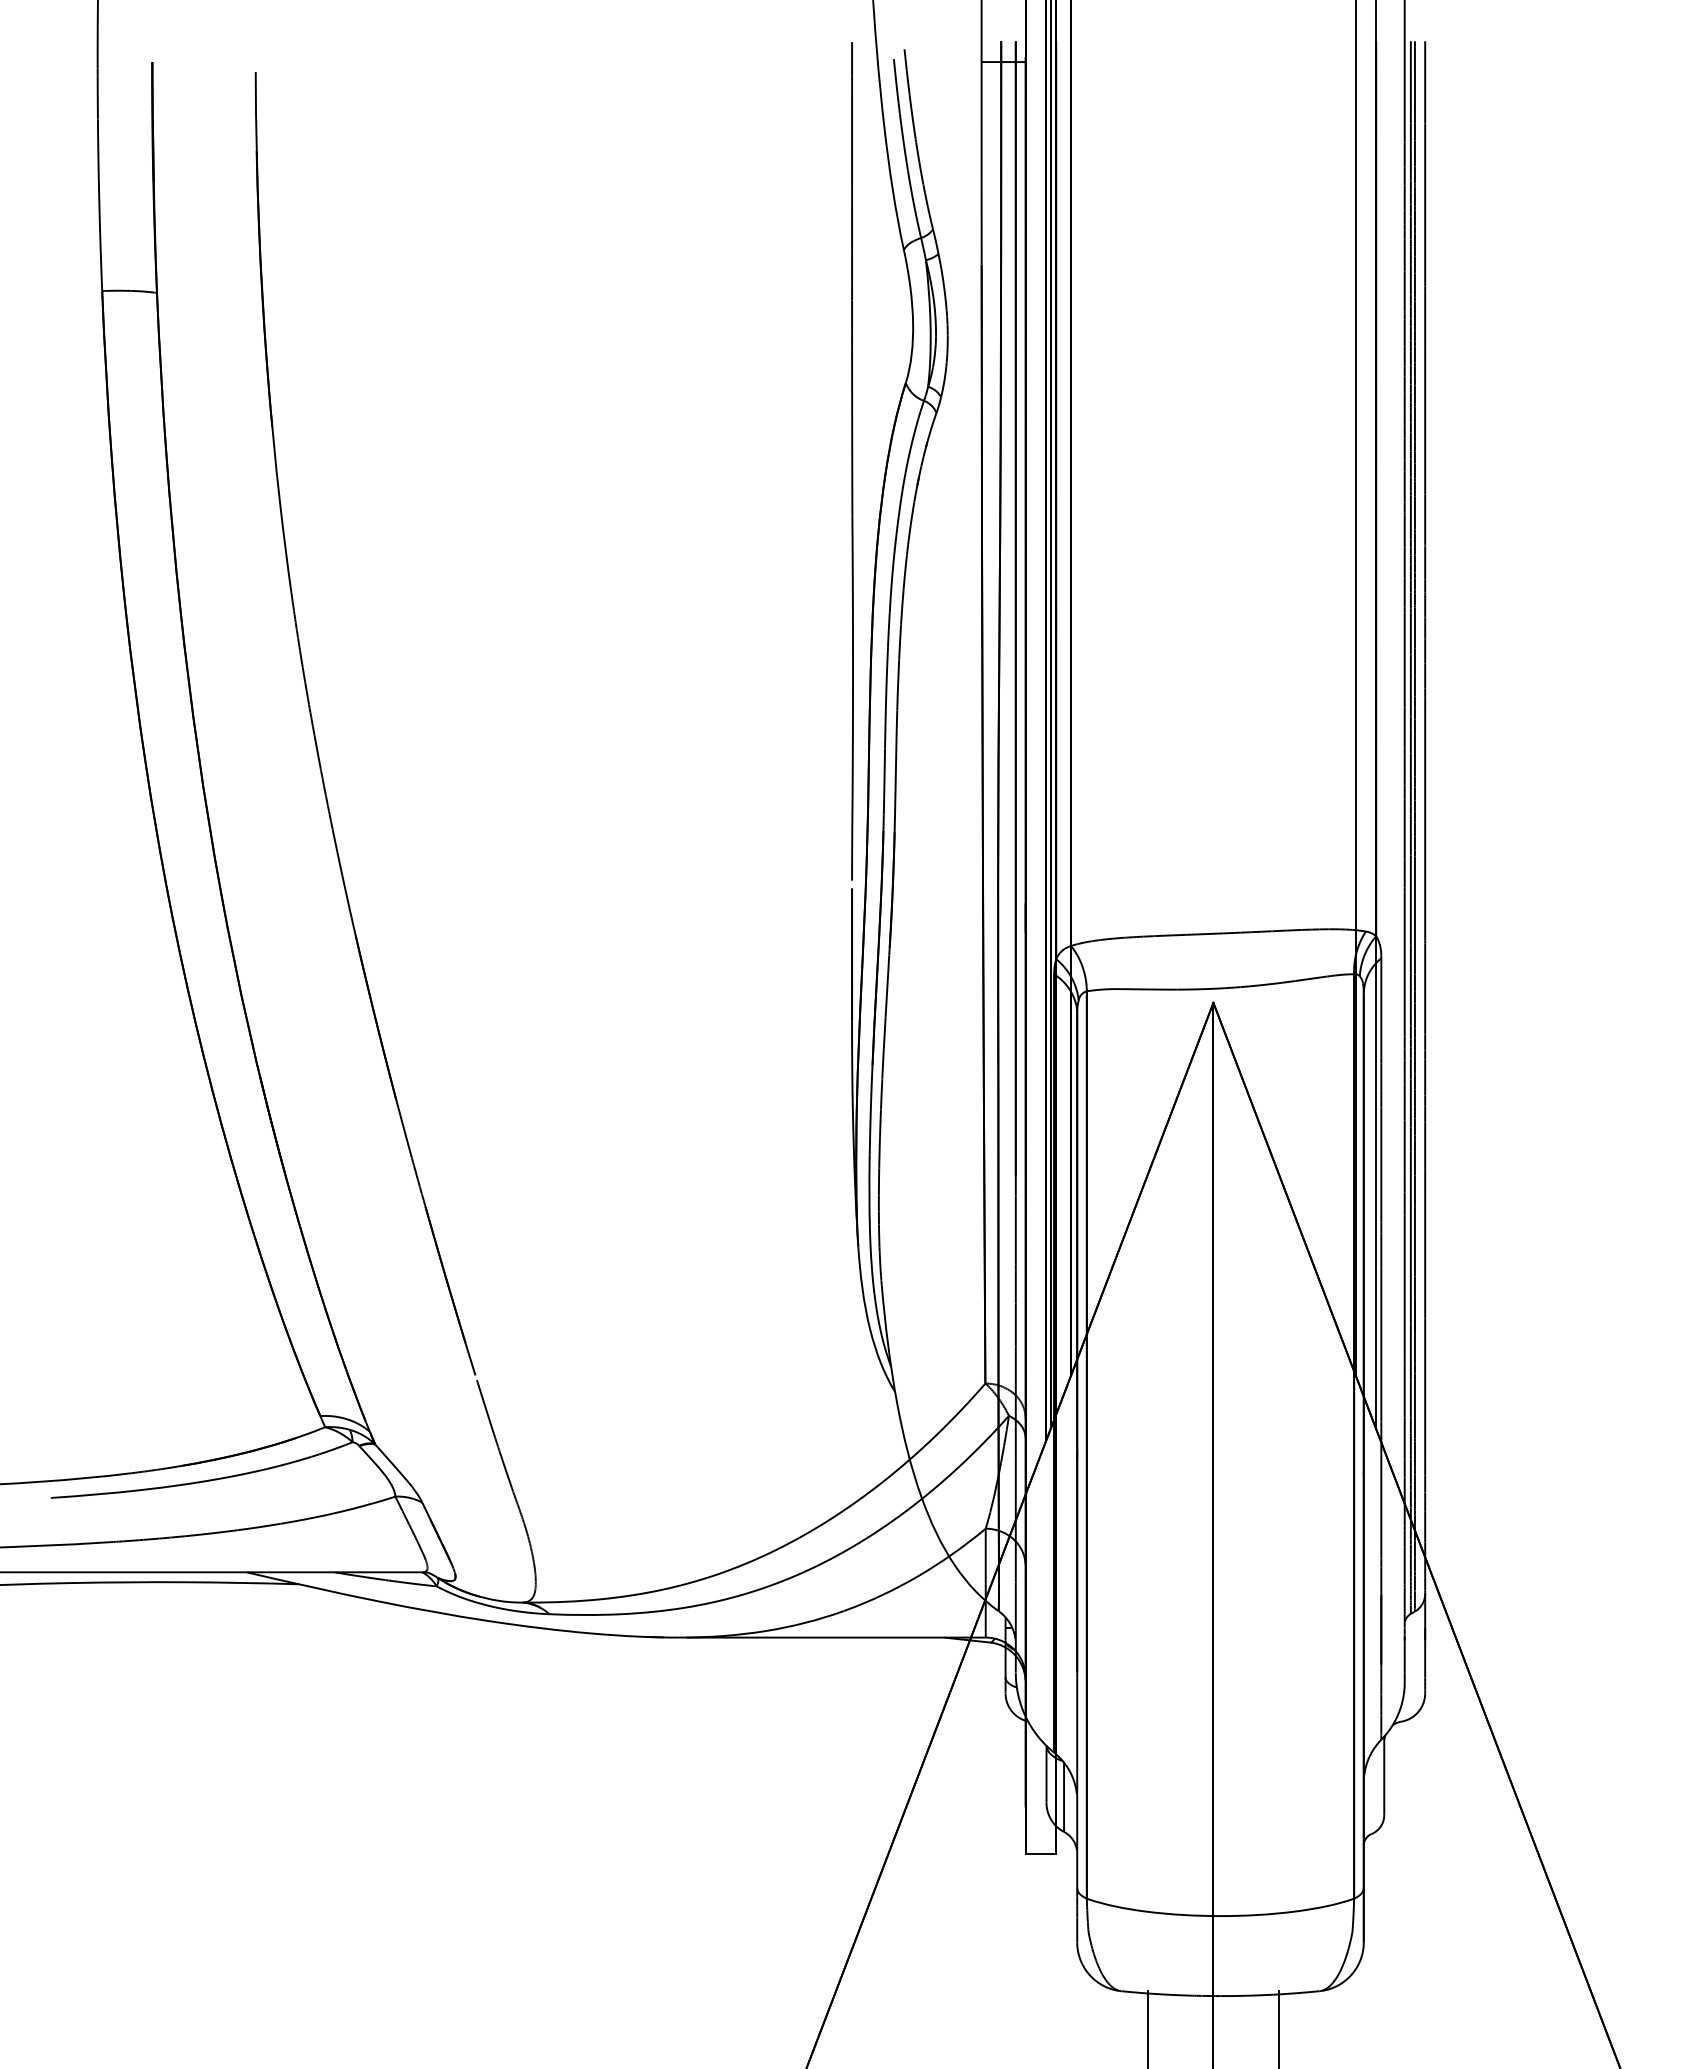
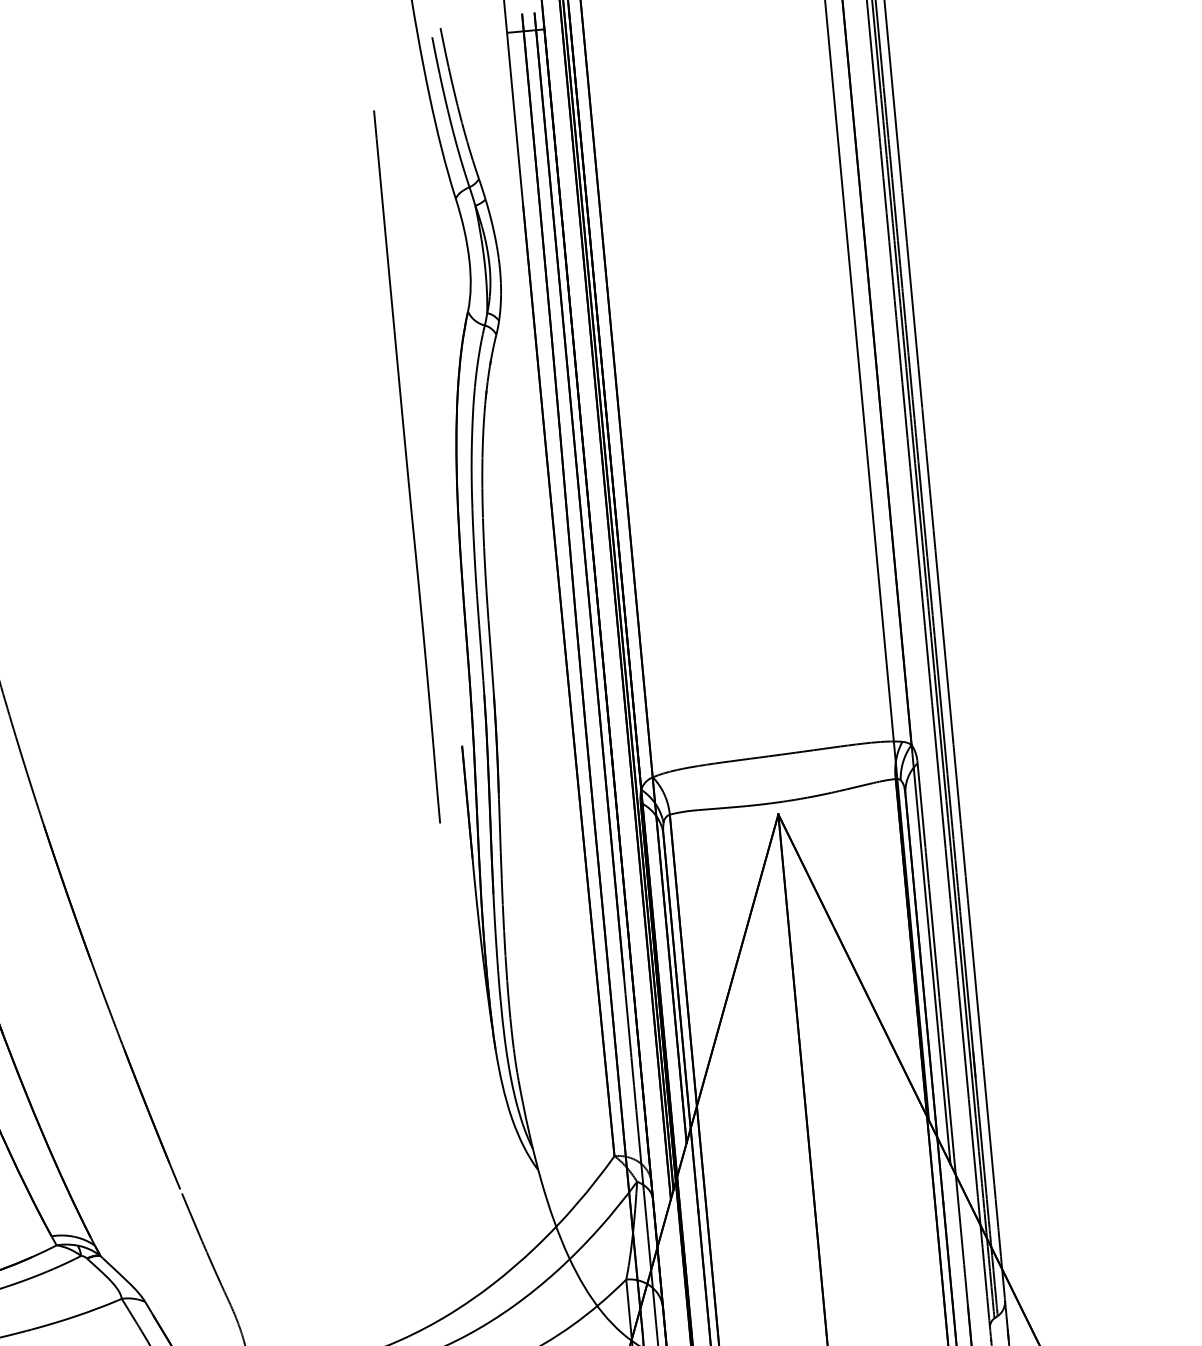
line: (852, 461) -> (407, 466), moved

